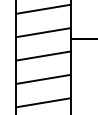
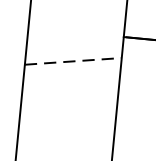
line: (43, 32) -> (76, 20), removed
line: (43, 56) -> (72, 62), solid -> dashed
line: (43, 78) -> (69, 100), removed
line: (43, 102) -> (65, 142), removed

